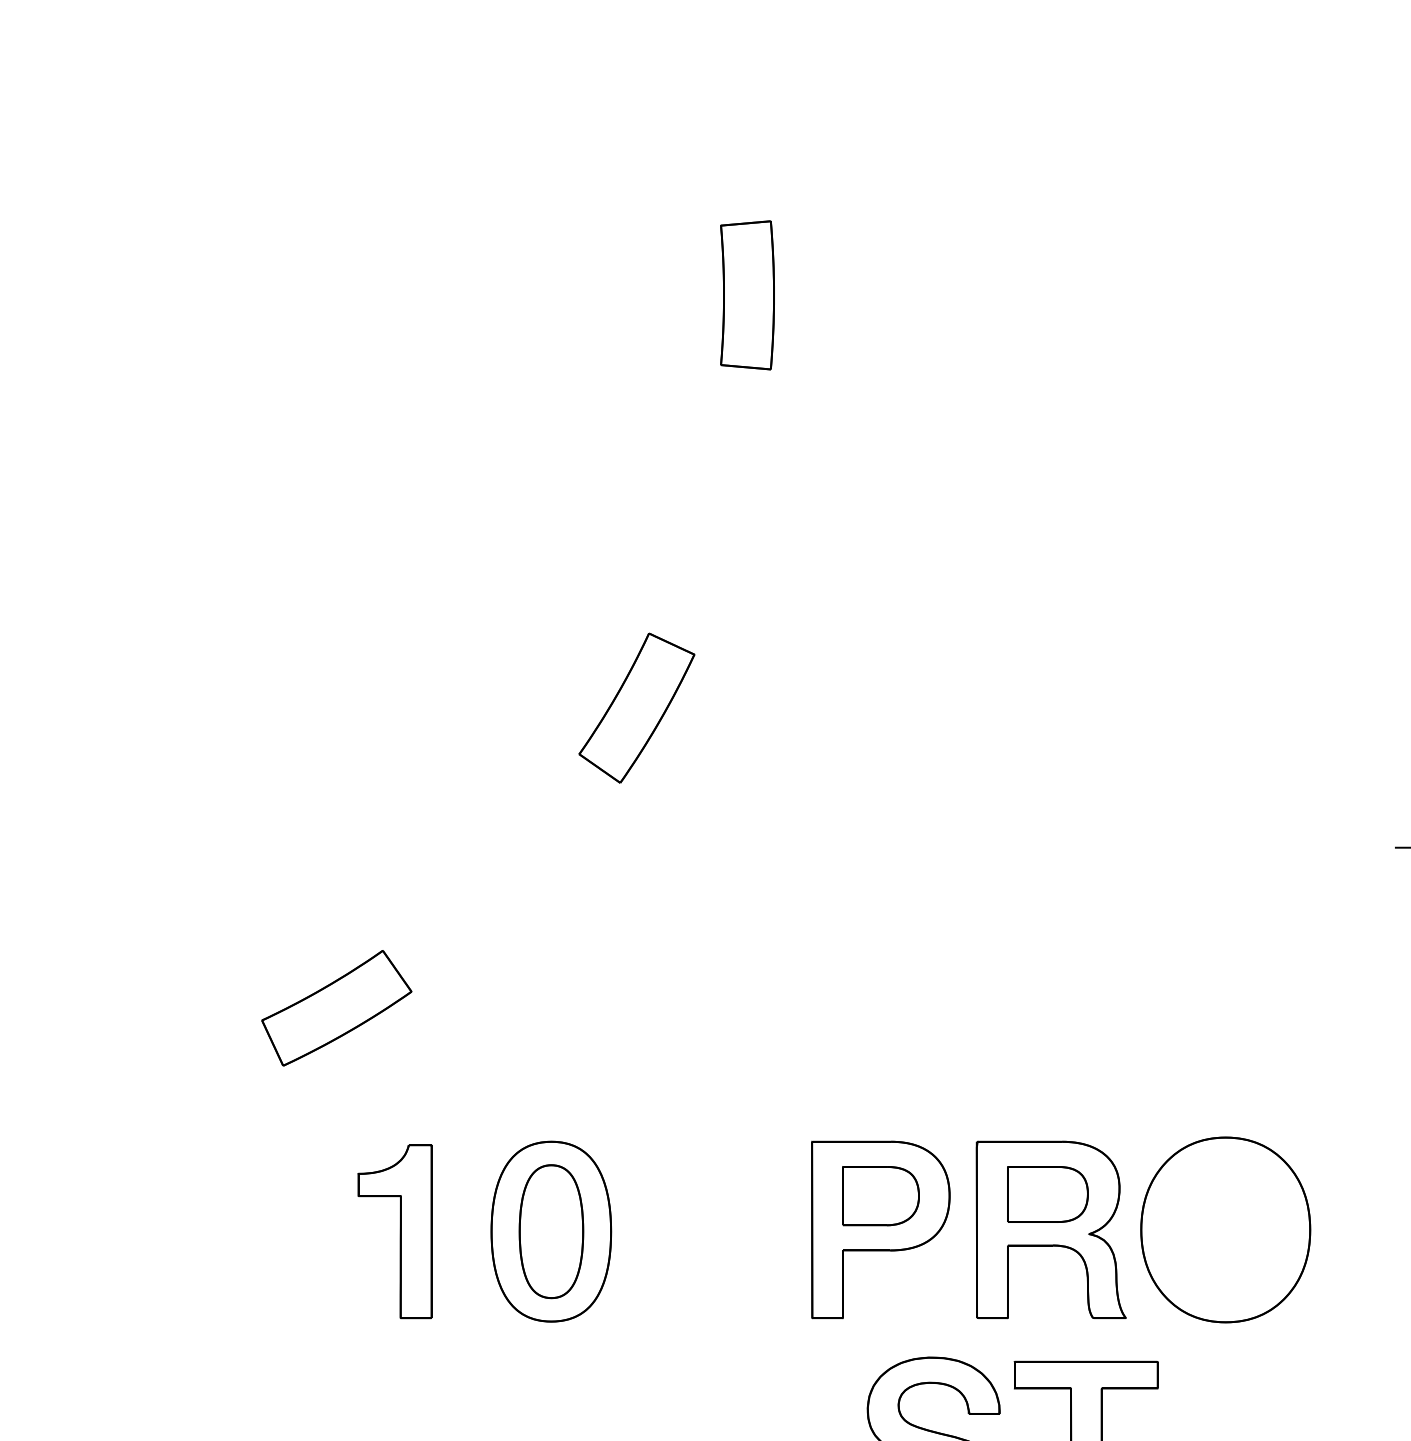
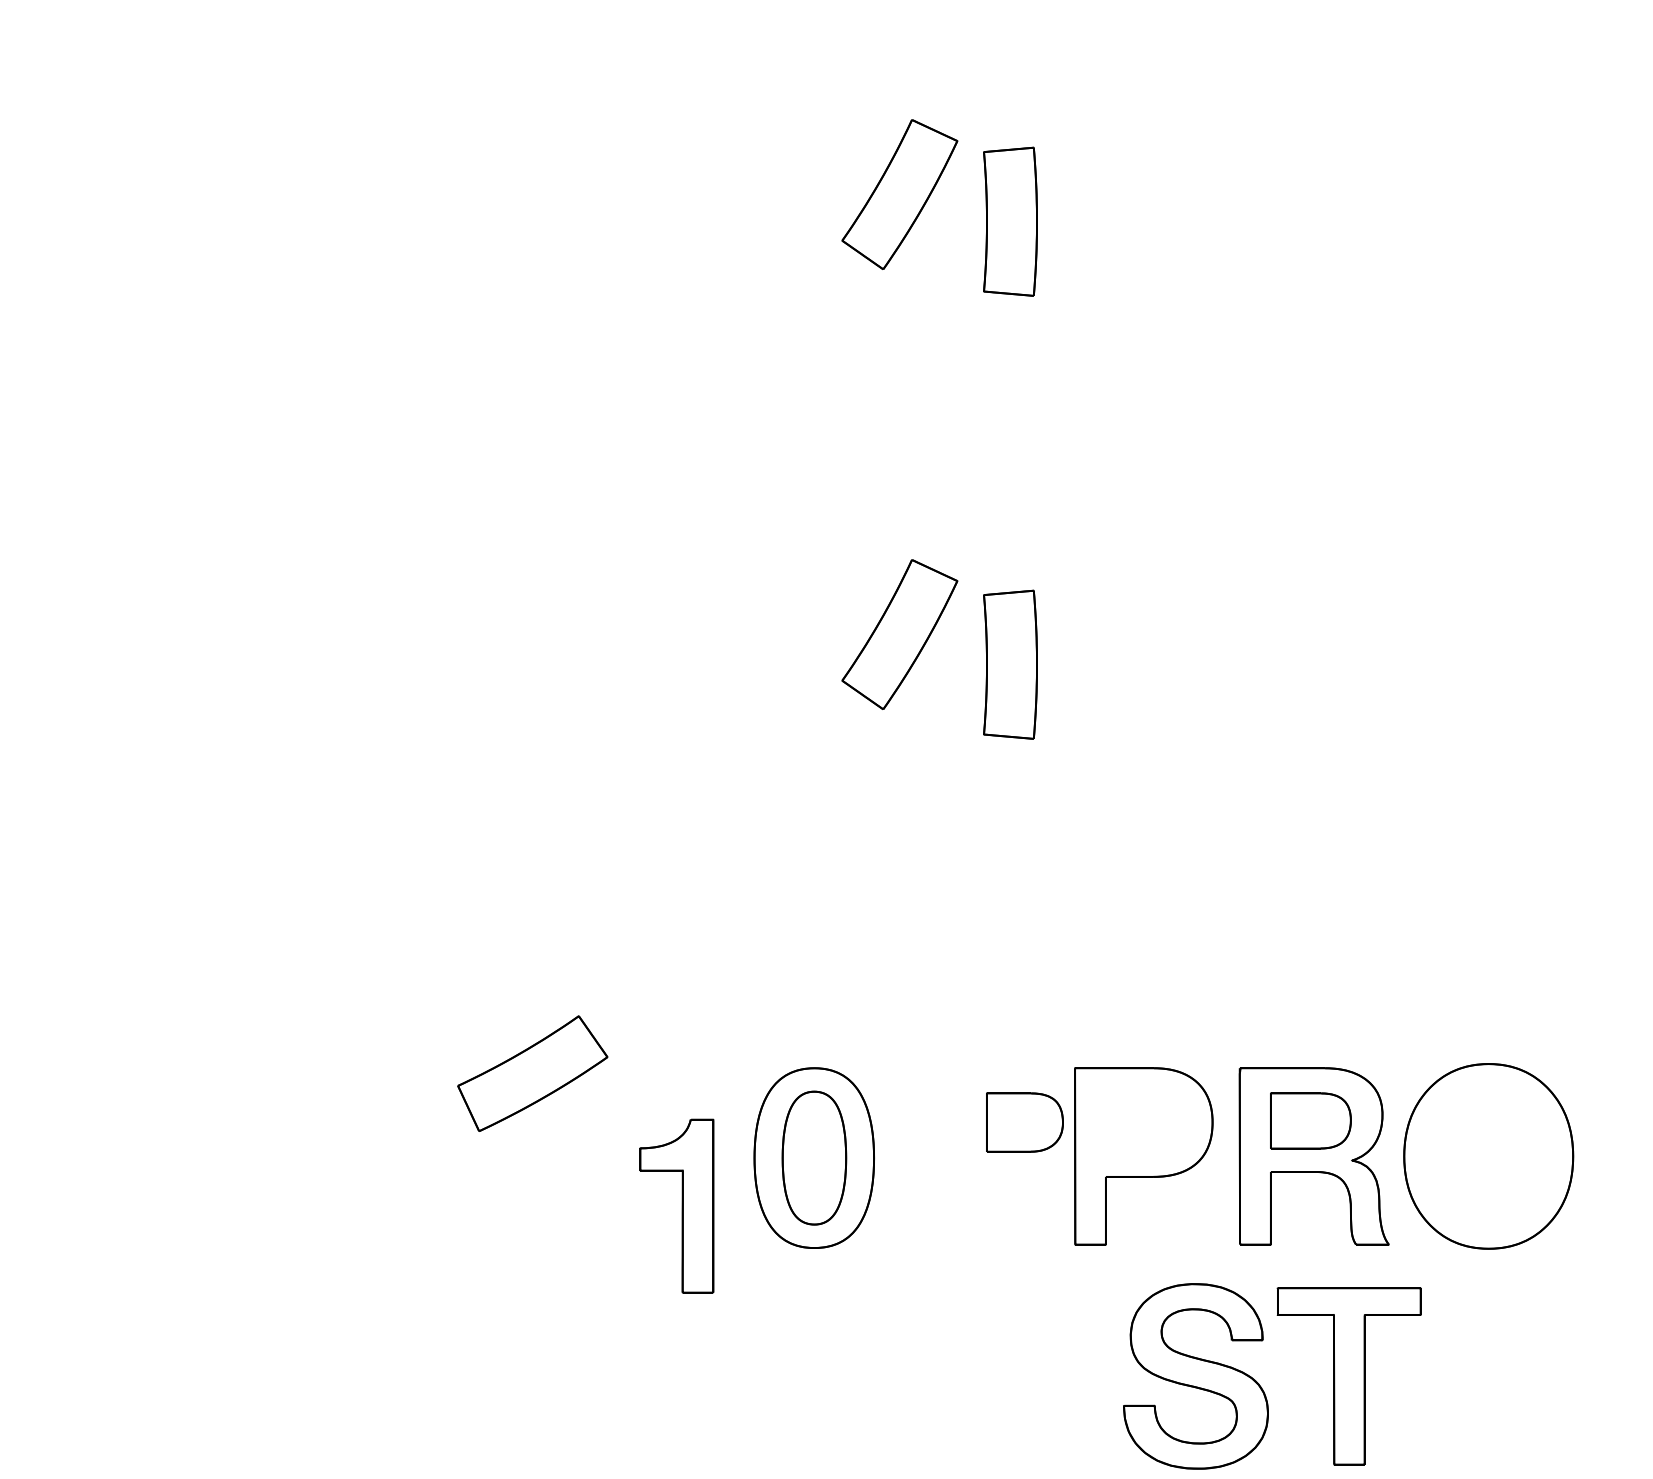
part: (636, 268) -> (899, 194), added
part: (747, 738) -> (1010, 664), added
part: (336, 1008) -> (532, 1073), moved
part: (880, 1196) -> (1024, 1122), moved
part: (394, 1231) -> (676, 1205), moved

